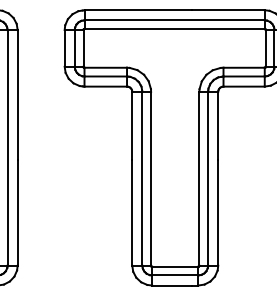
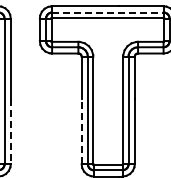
line: (174, 20) -> (107, 12), solid -> dashed
line: (17, 212) -> (10, 131), solid -> dashed
line: (132, 212) -> (81, 131), solid -> dashed

